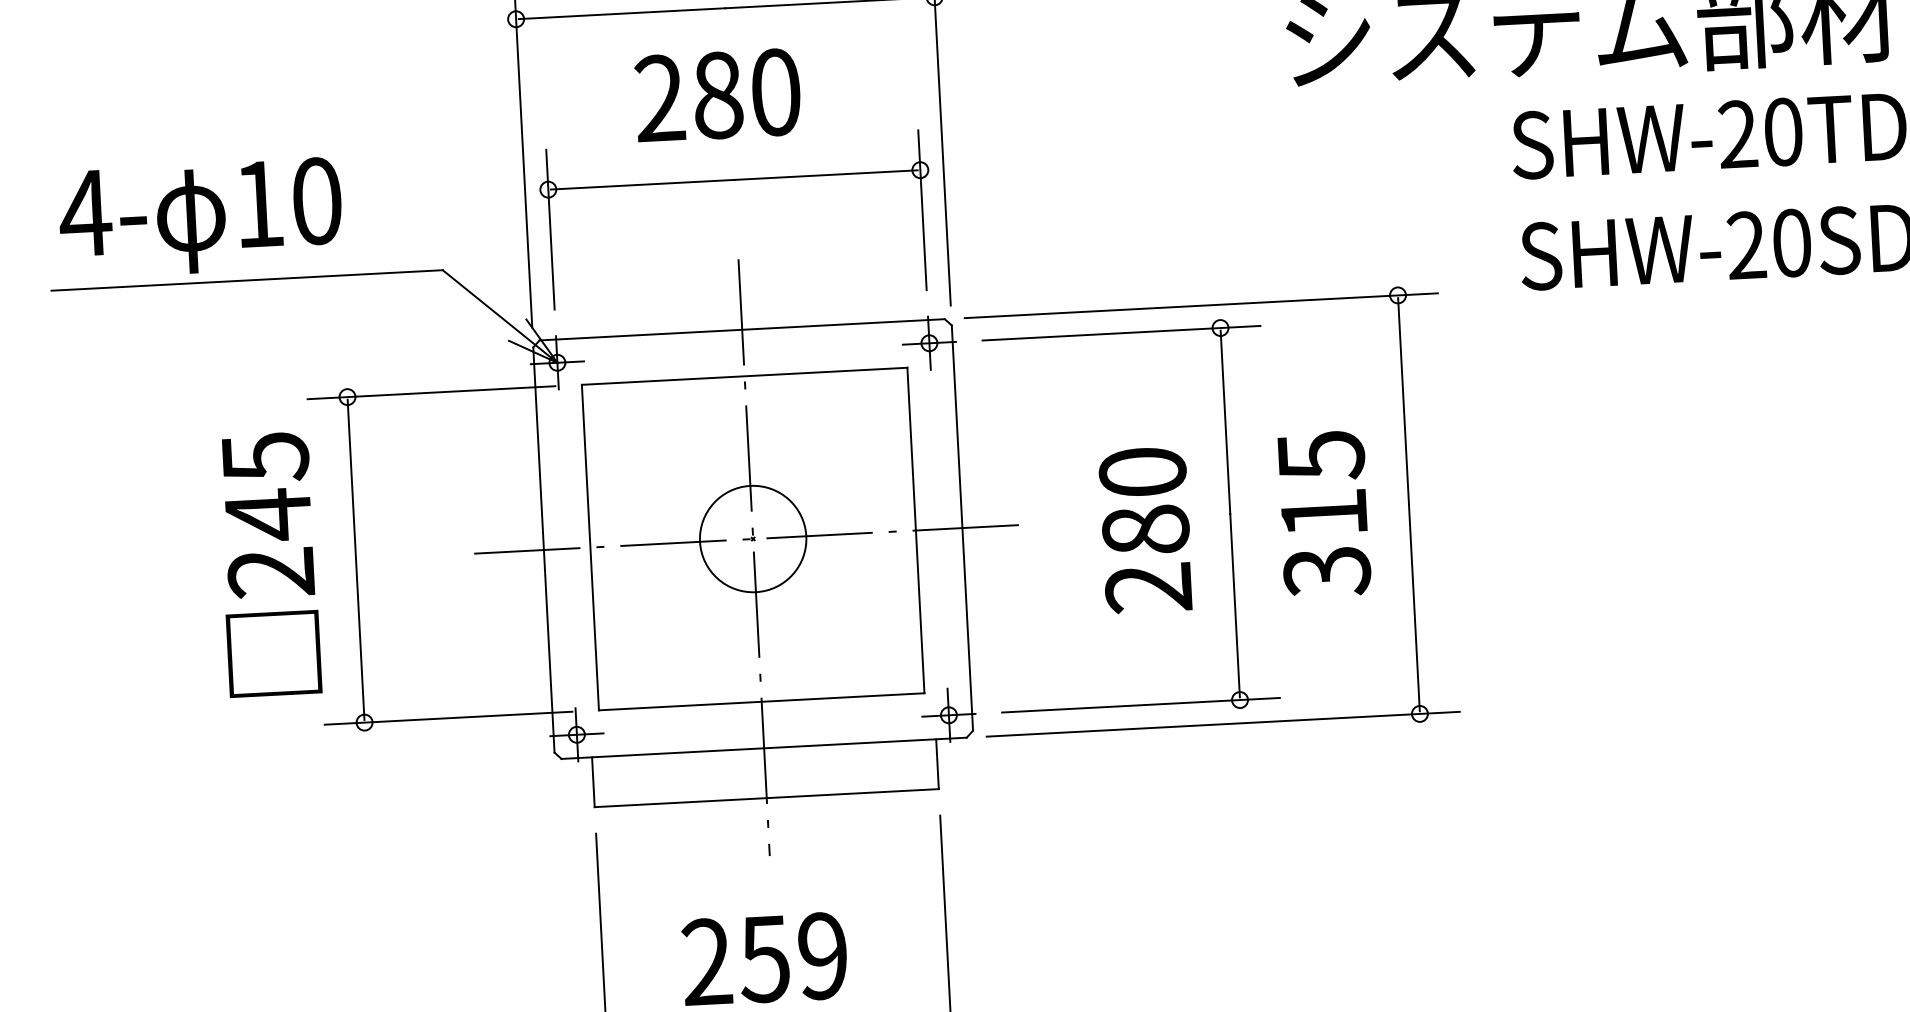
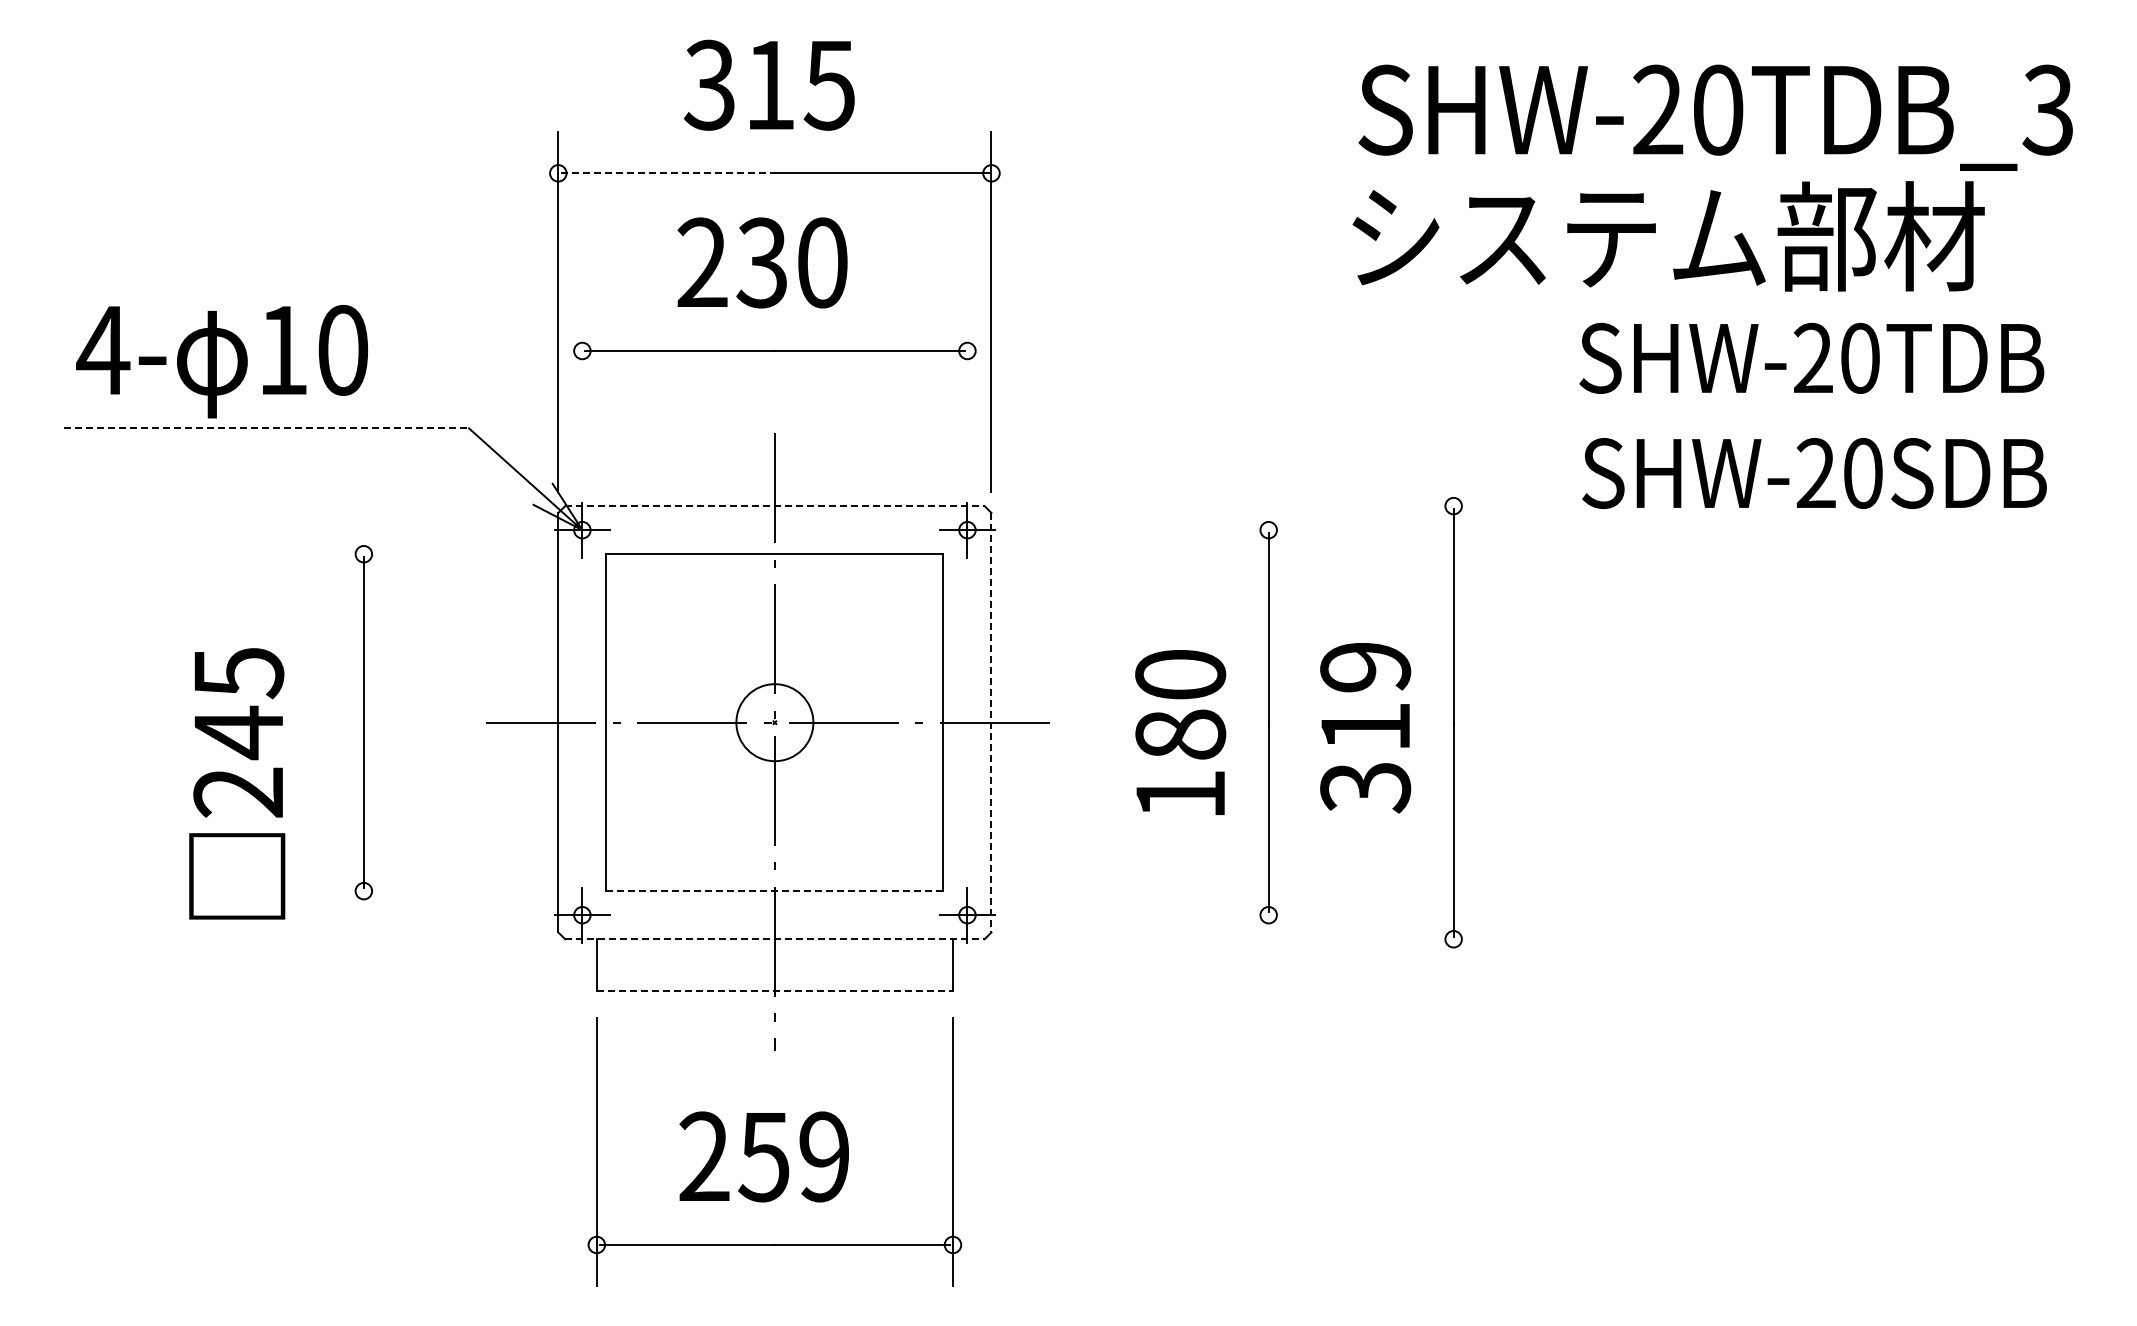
line: (621, 13) -> (667, 173), solid -> dashed
text: (716, 95) -> (761, 262), 280 -> 230
line: (922, 210) -> (967, 392), removed
line: (550, 229) -> (582, 392), removed
line: (248, 280) -> (267, 428), solid -> dashed
line: (1200, 306) -> (1249, 506), removed
line: (741, 330) -> (774, 506), solid -> dashed
line: (1120, 333) -> (1165, 530), removed
line: (431, 392) -> (450, 554), removed
text: (1320, 455) -> (1365, 667), 315 -> 319
line: (962, 527) -> (991, 722), solid -> dashed
circle: (752, 538) -> (774, 722), size x0.7
text: (269, 564) -> (237, 783), moved
text: (1147, 587) -> (1179, 794), 280 -> 180
line: (762, 702) -> (775, 891), solid -> dashed
line: (1140, 705) -> (1165, 915), removed
line: (448, 718) -> (450, 891), removed
line: (1222, 724) -> (1249, 939), removed
line: (763, 748) -> (774, 939), solid -> dashed
line: (767, 797) -> (775, 990), solid -> dashed

